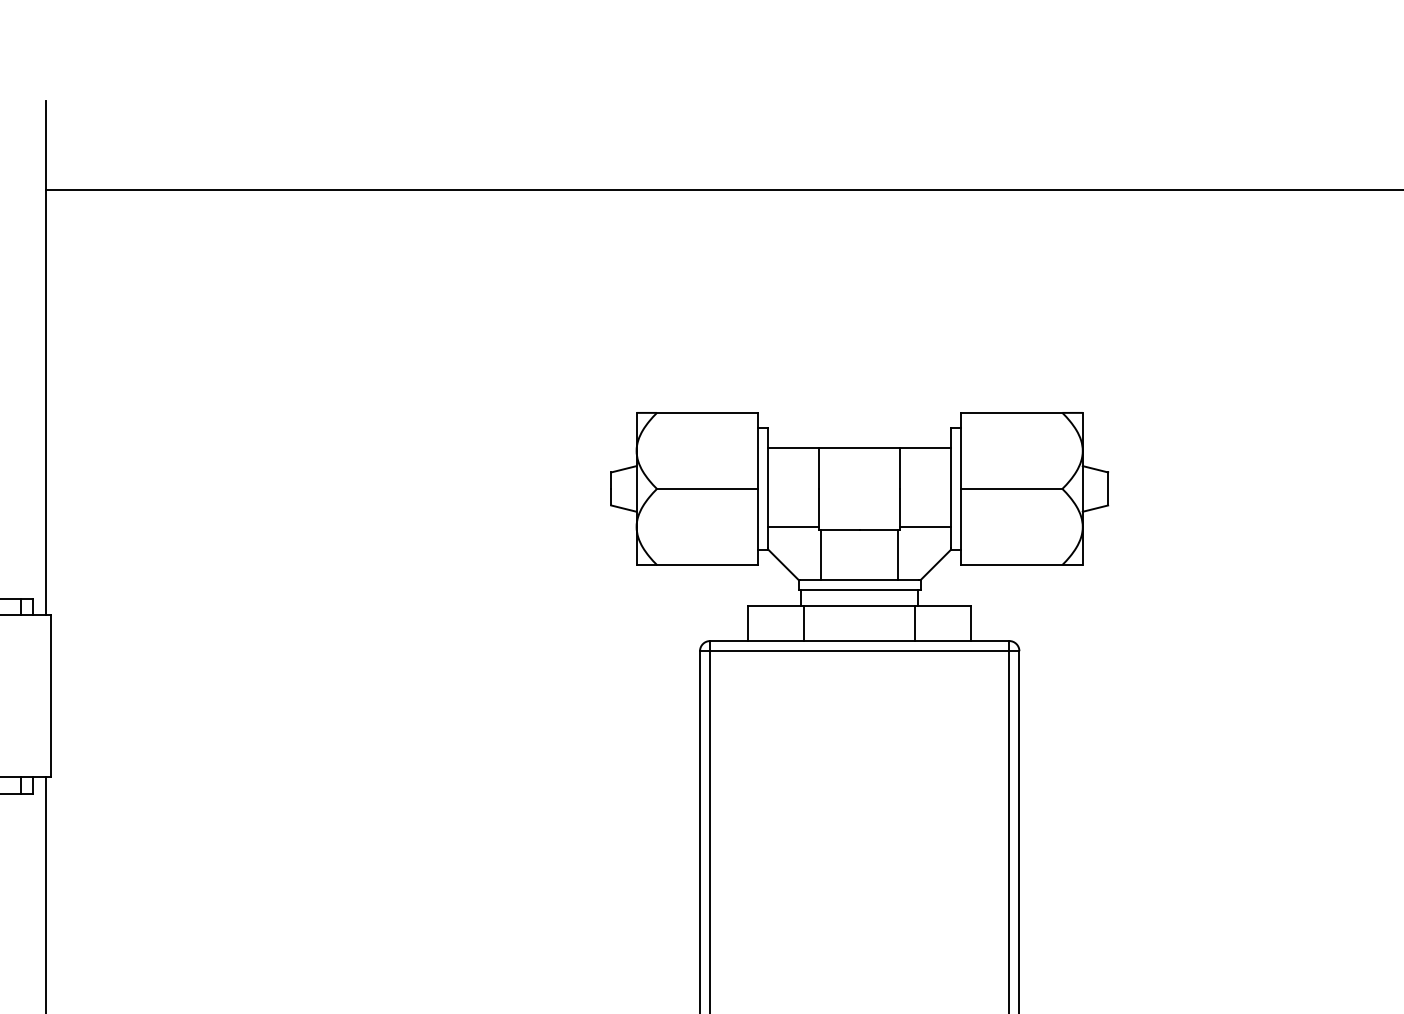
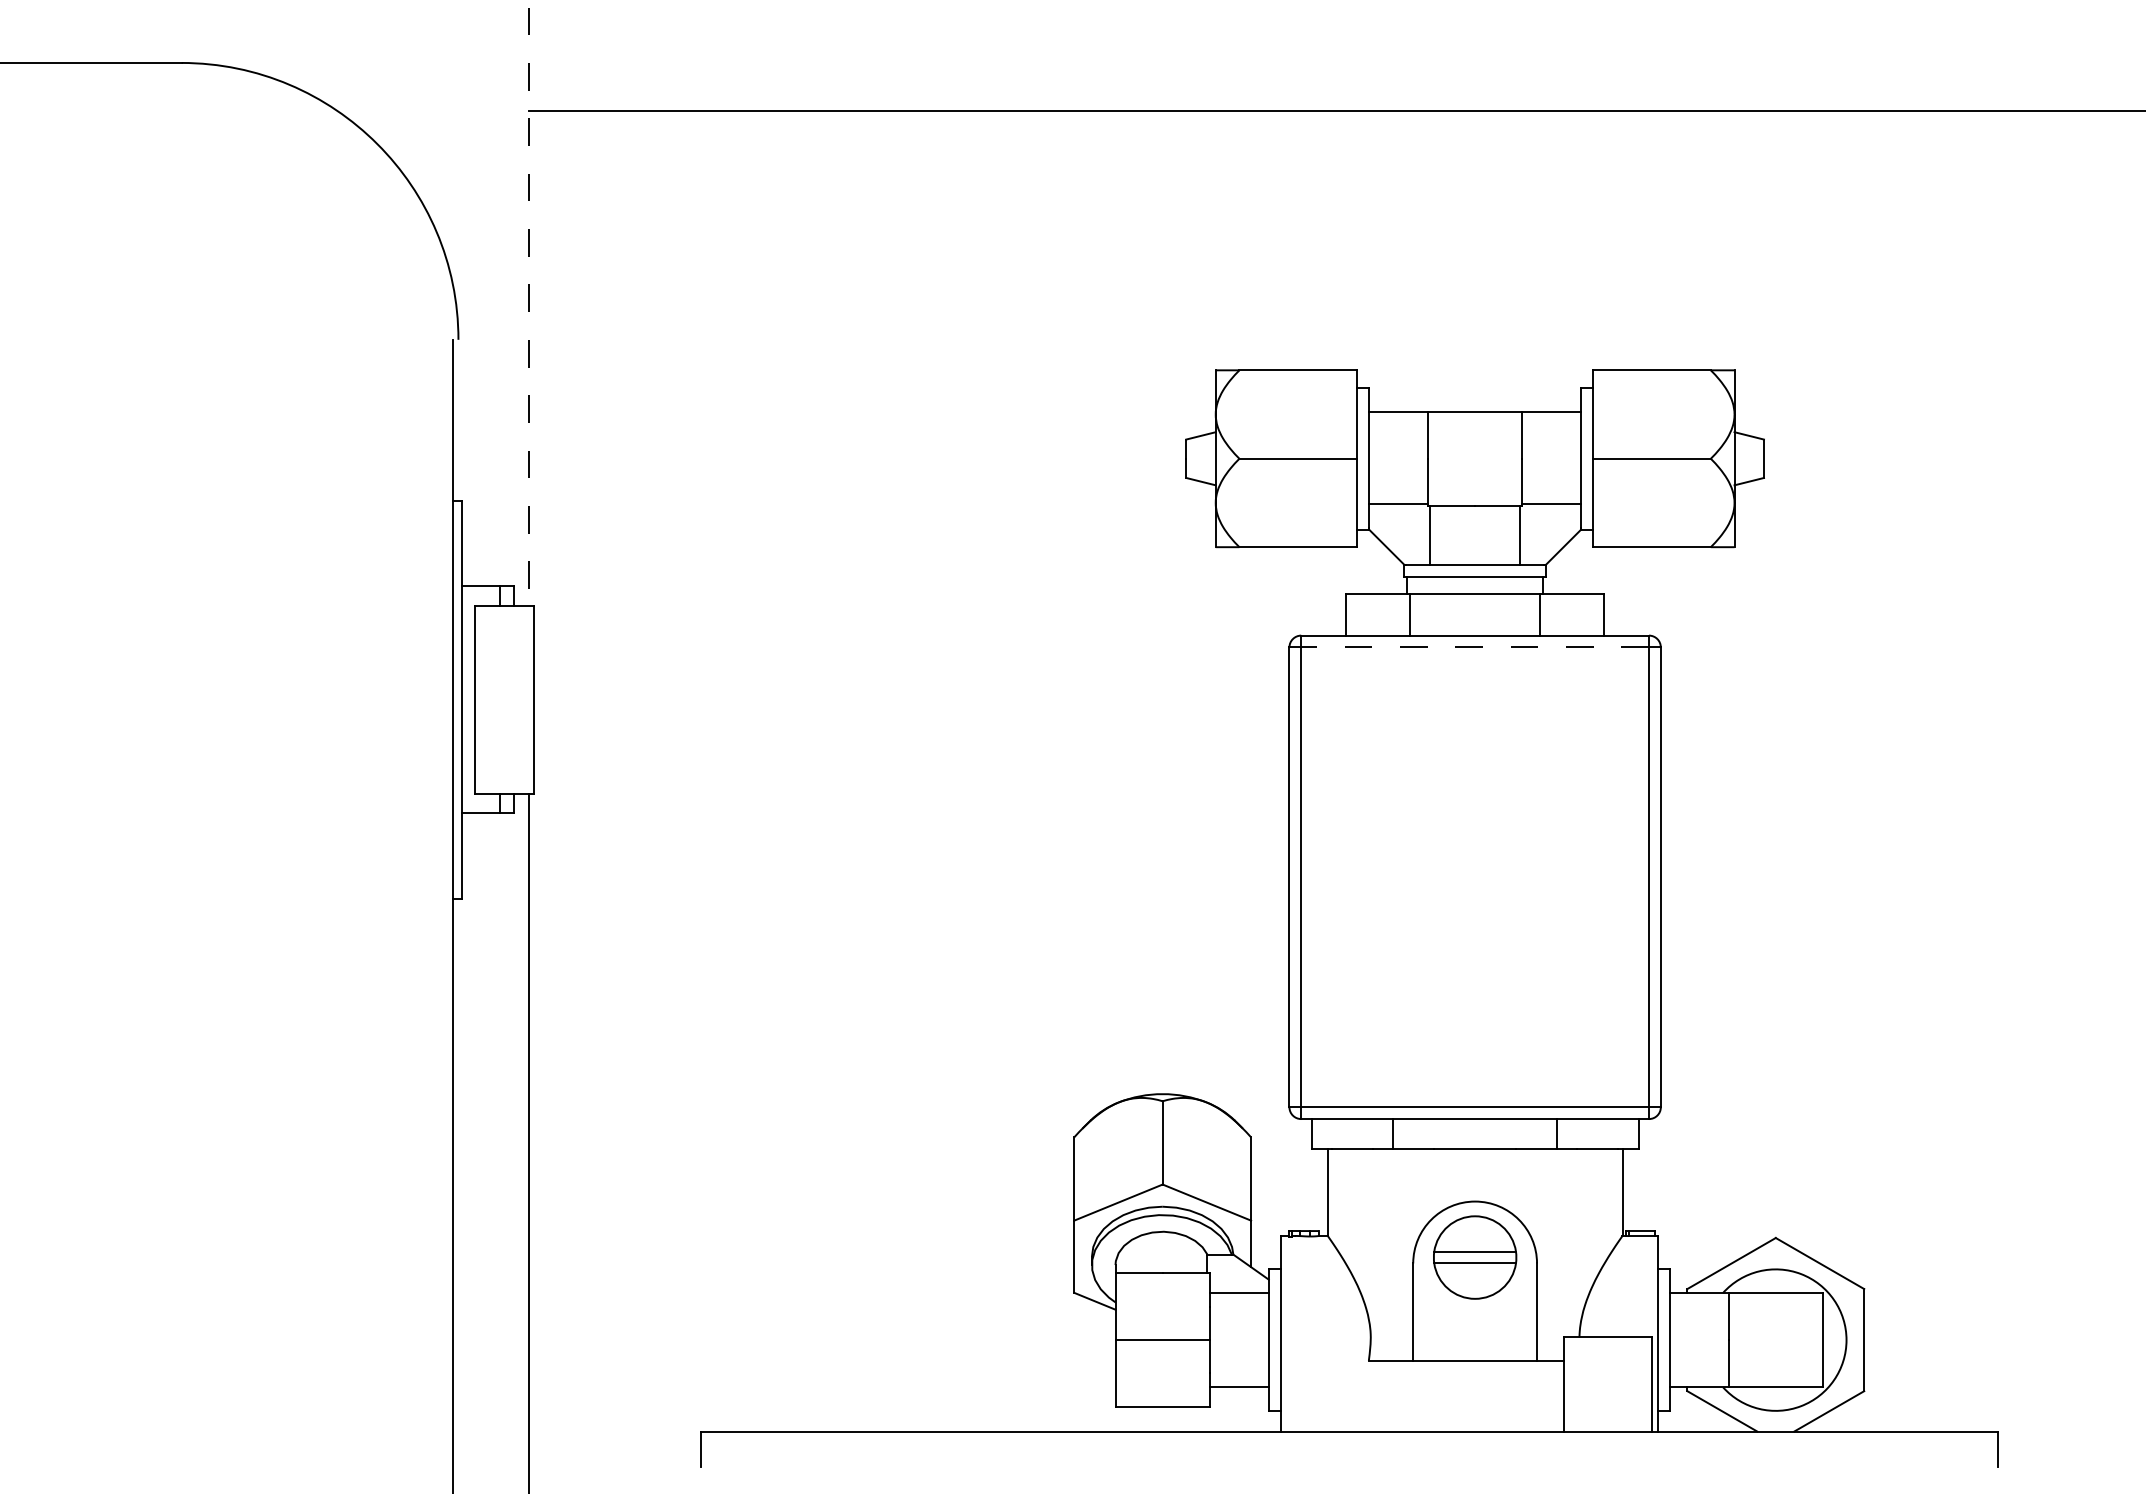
line: (45, 358) -> (528, 306), solid -> dashed
line: (860, 651) -> (1475, 647), solid -> dashed

